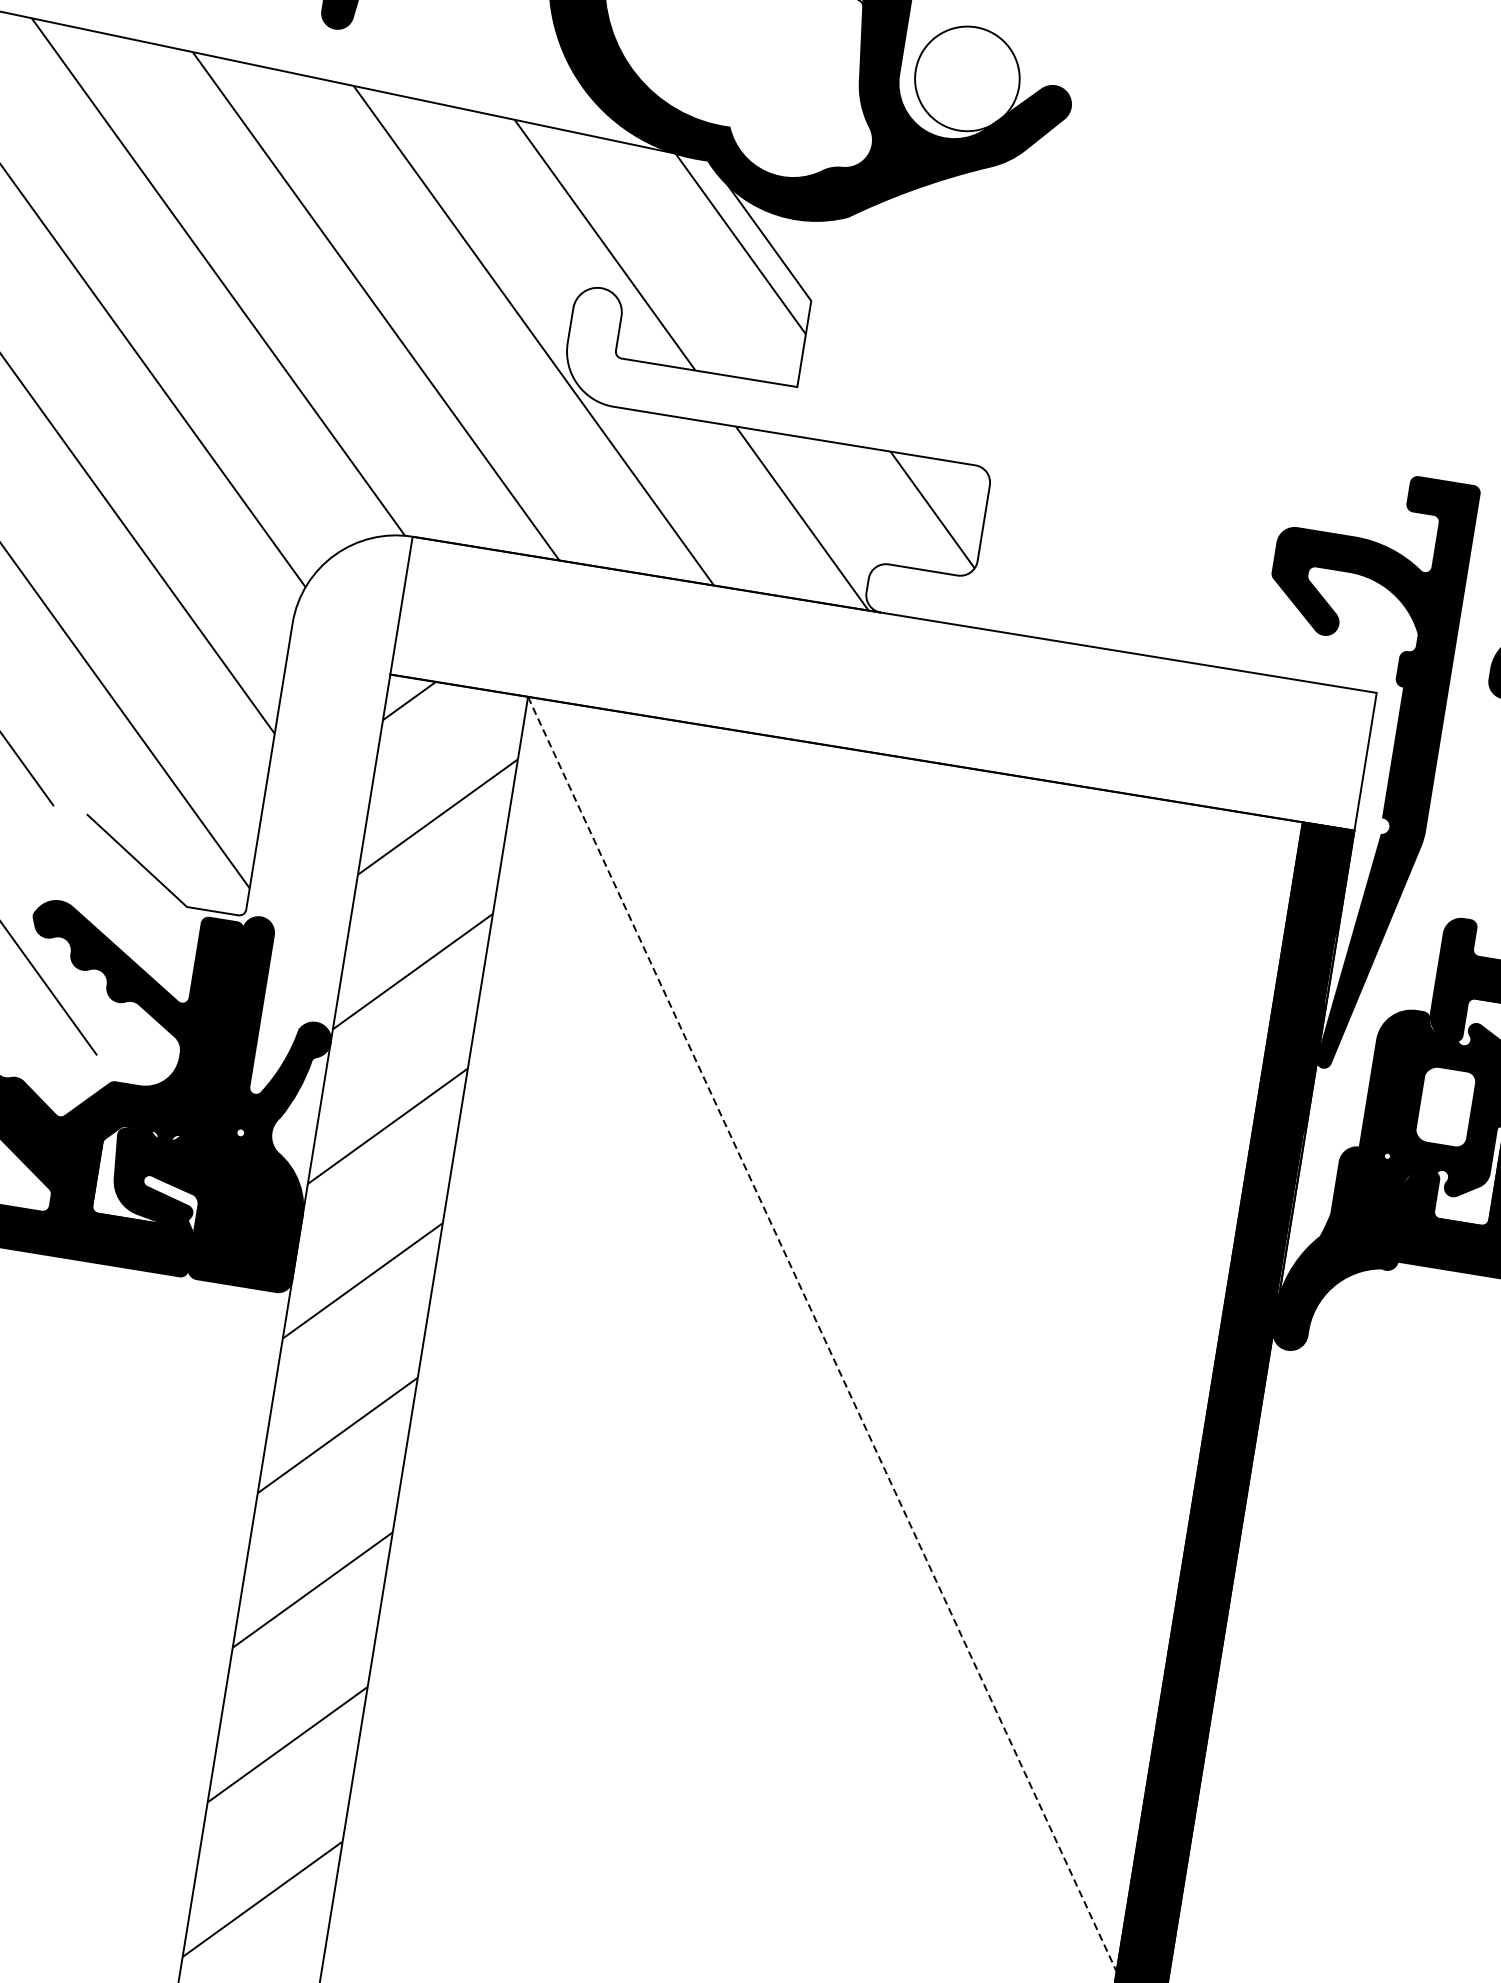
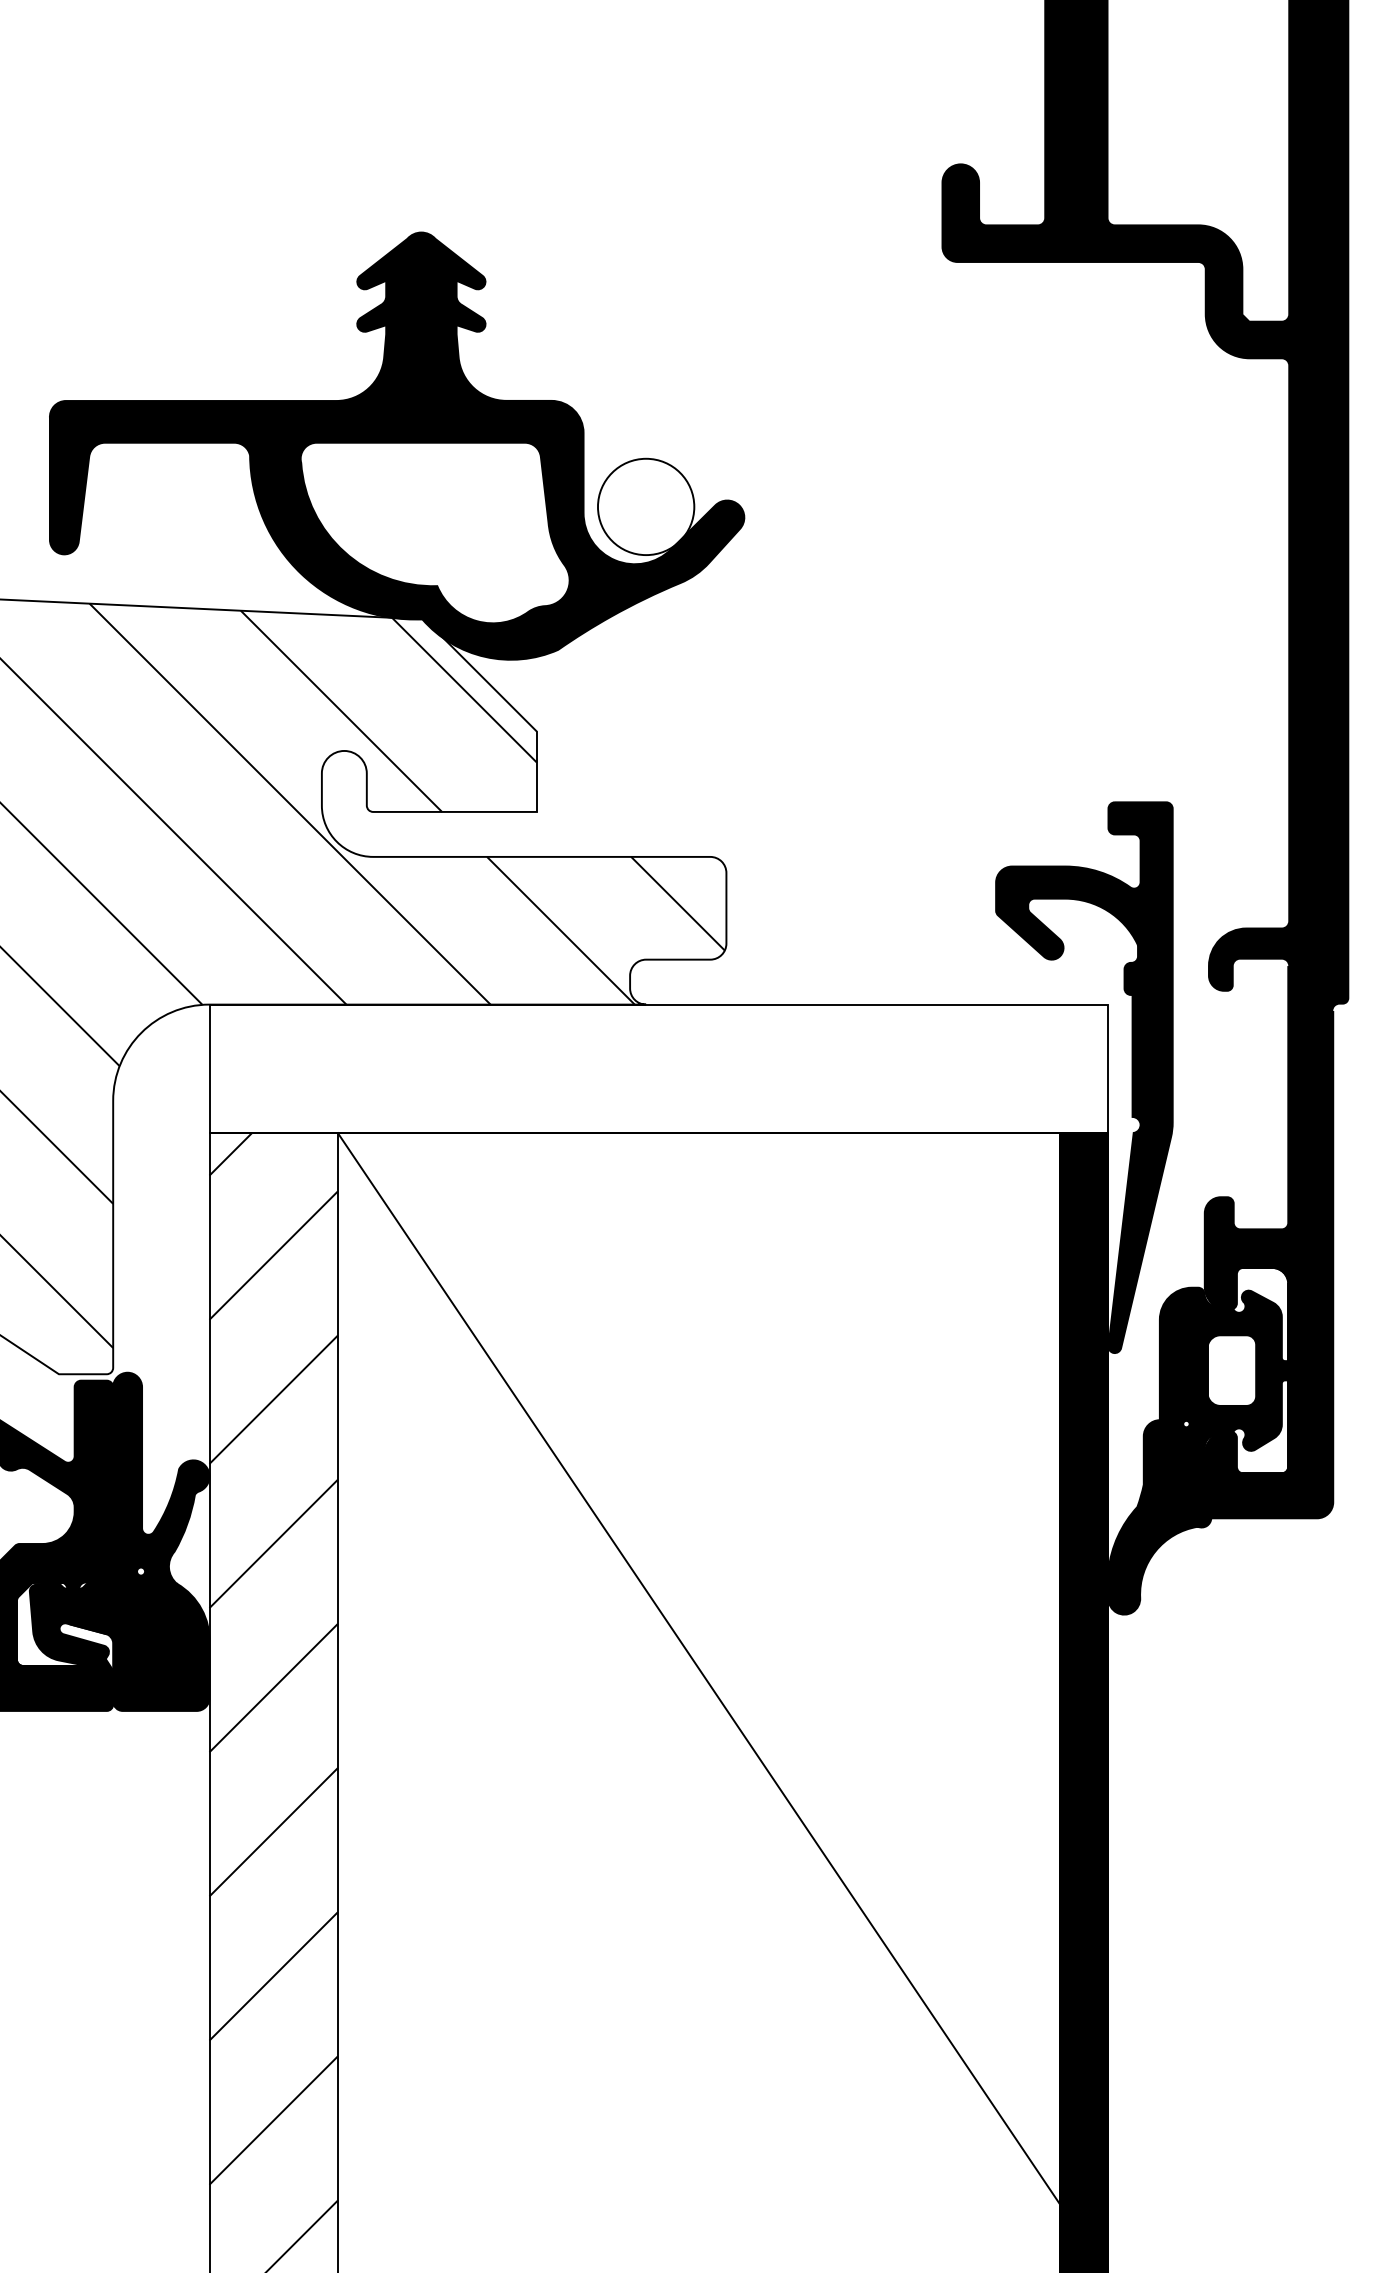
line: (822, 1334) -> (699, 1669), dashed -> solid

